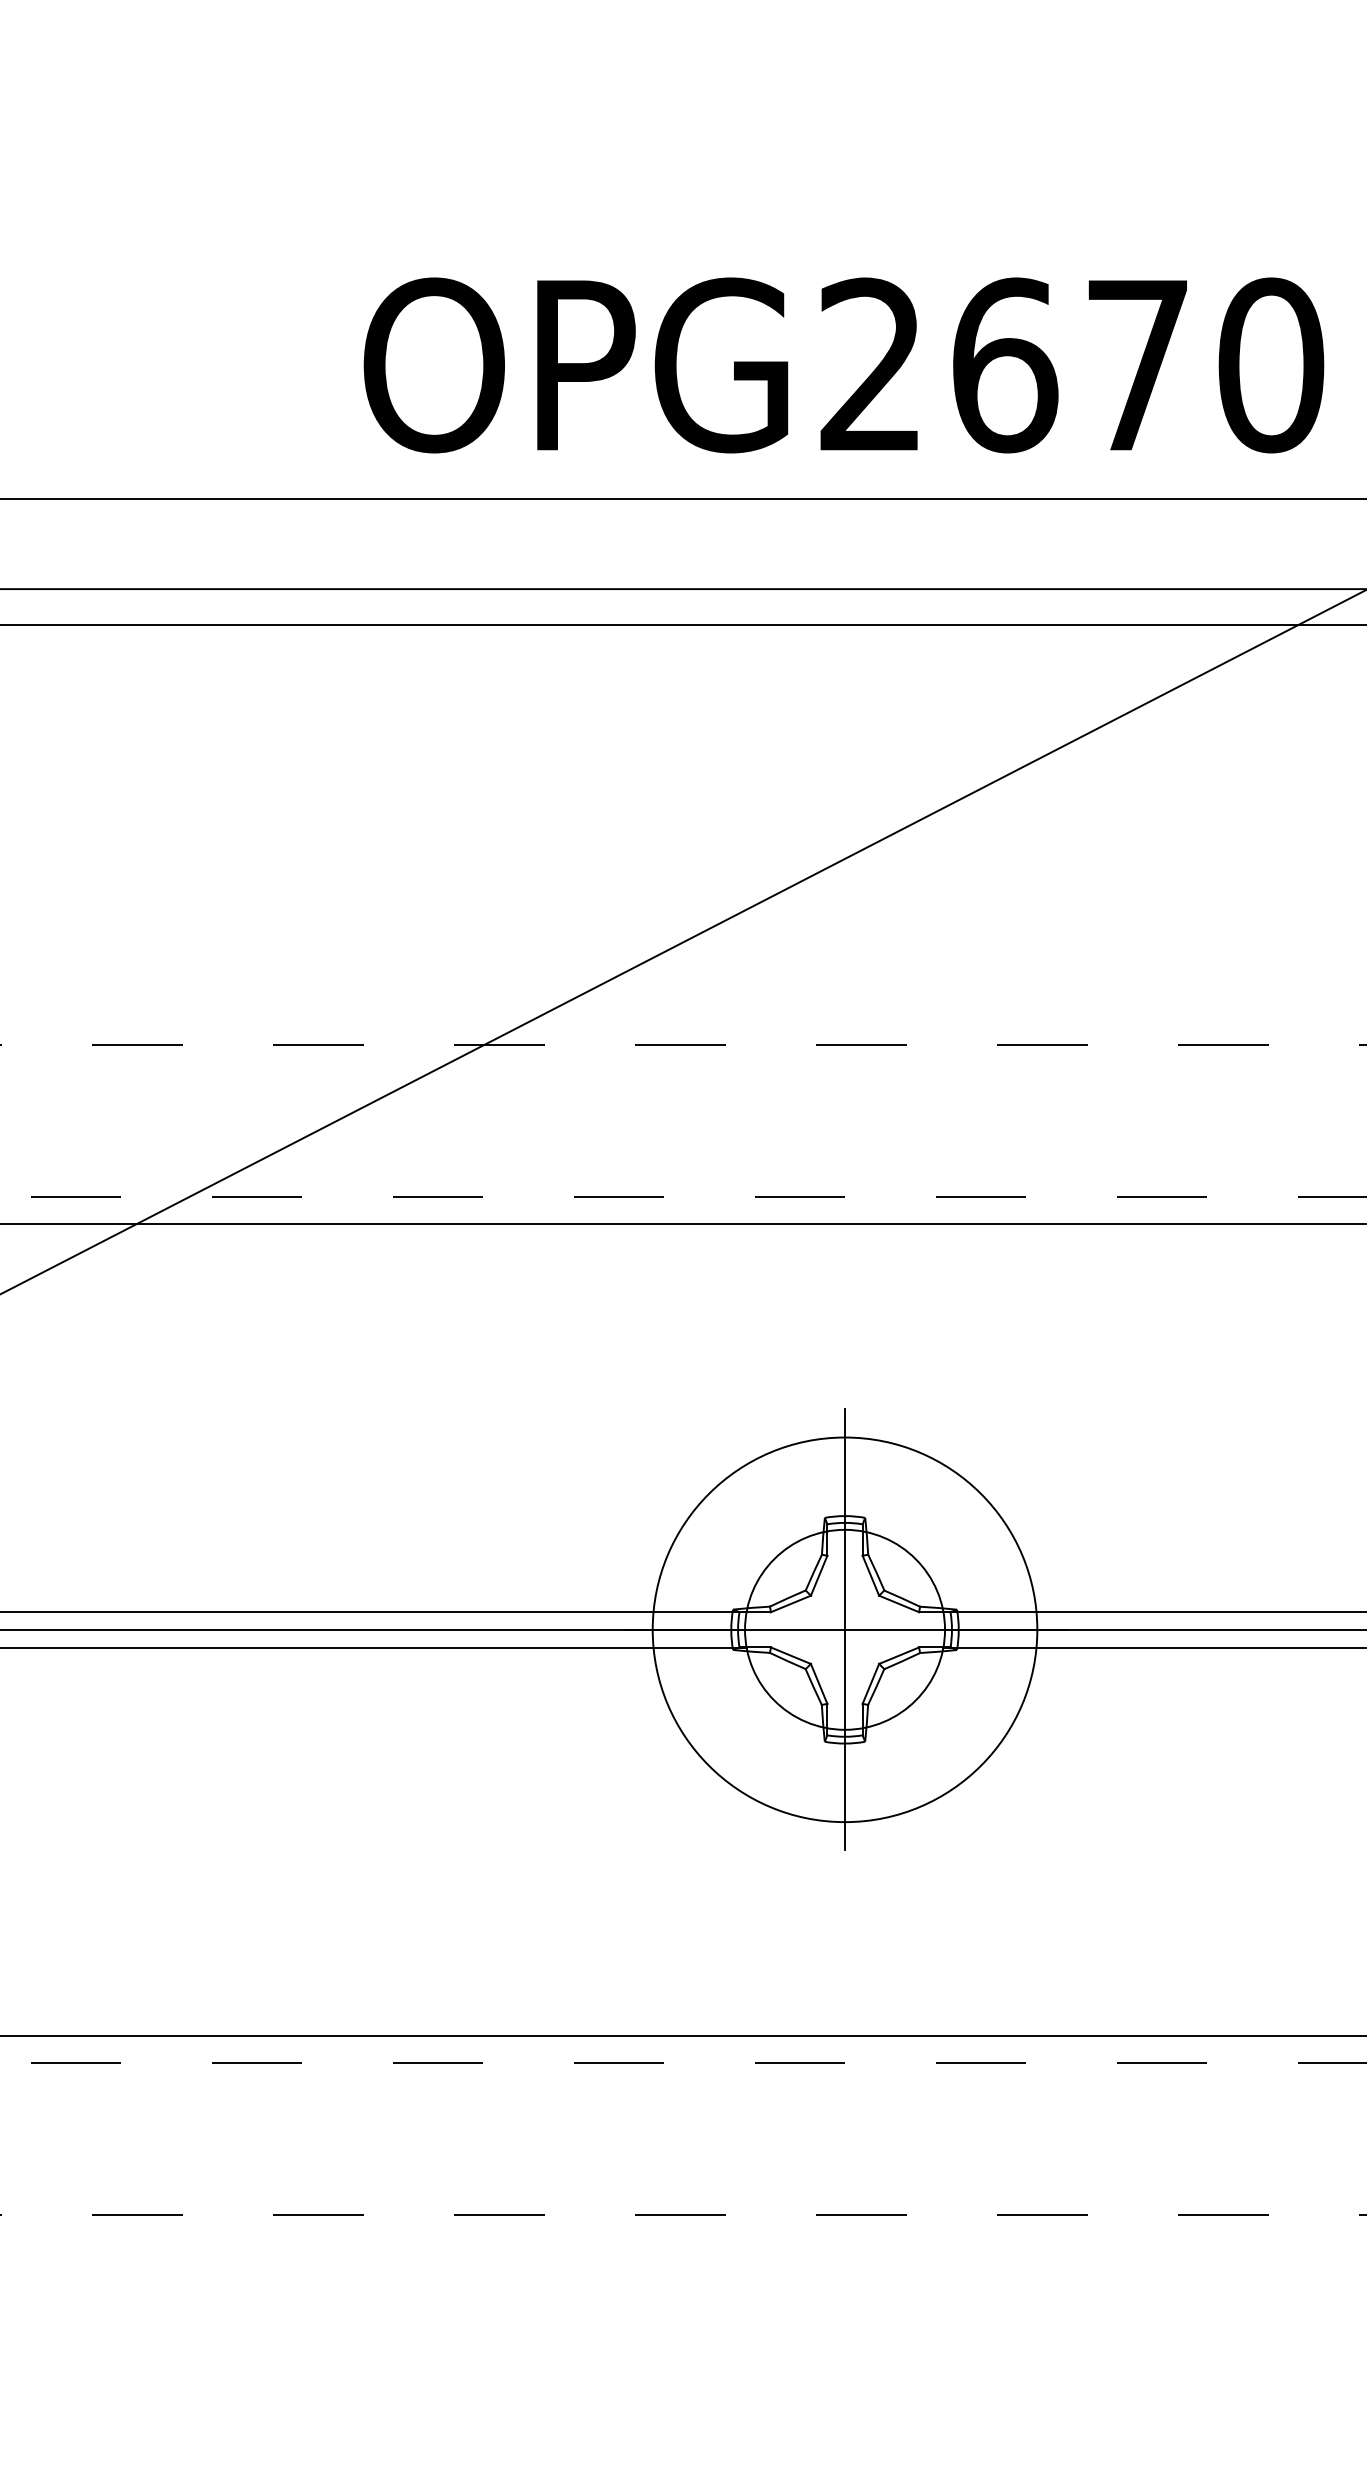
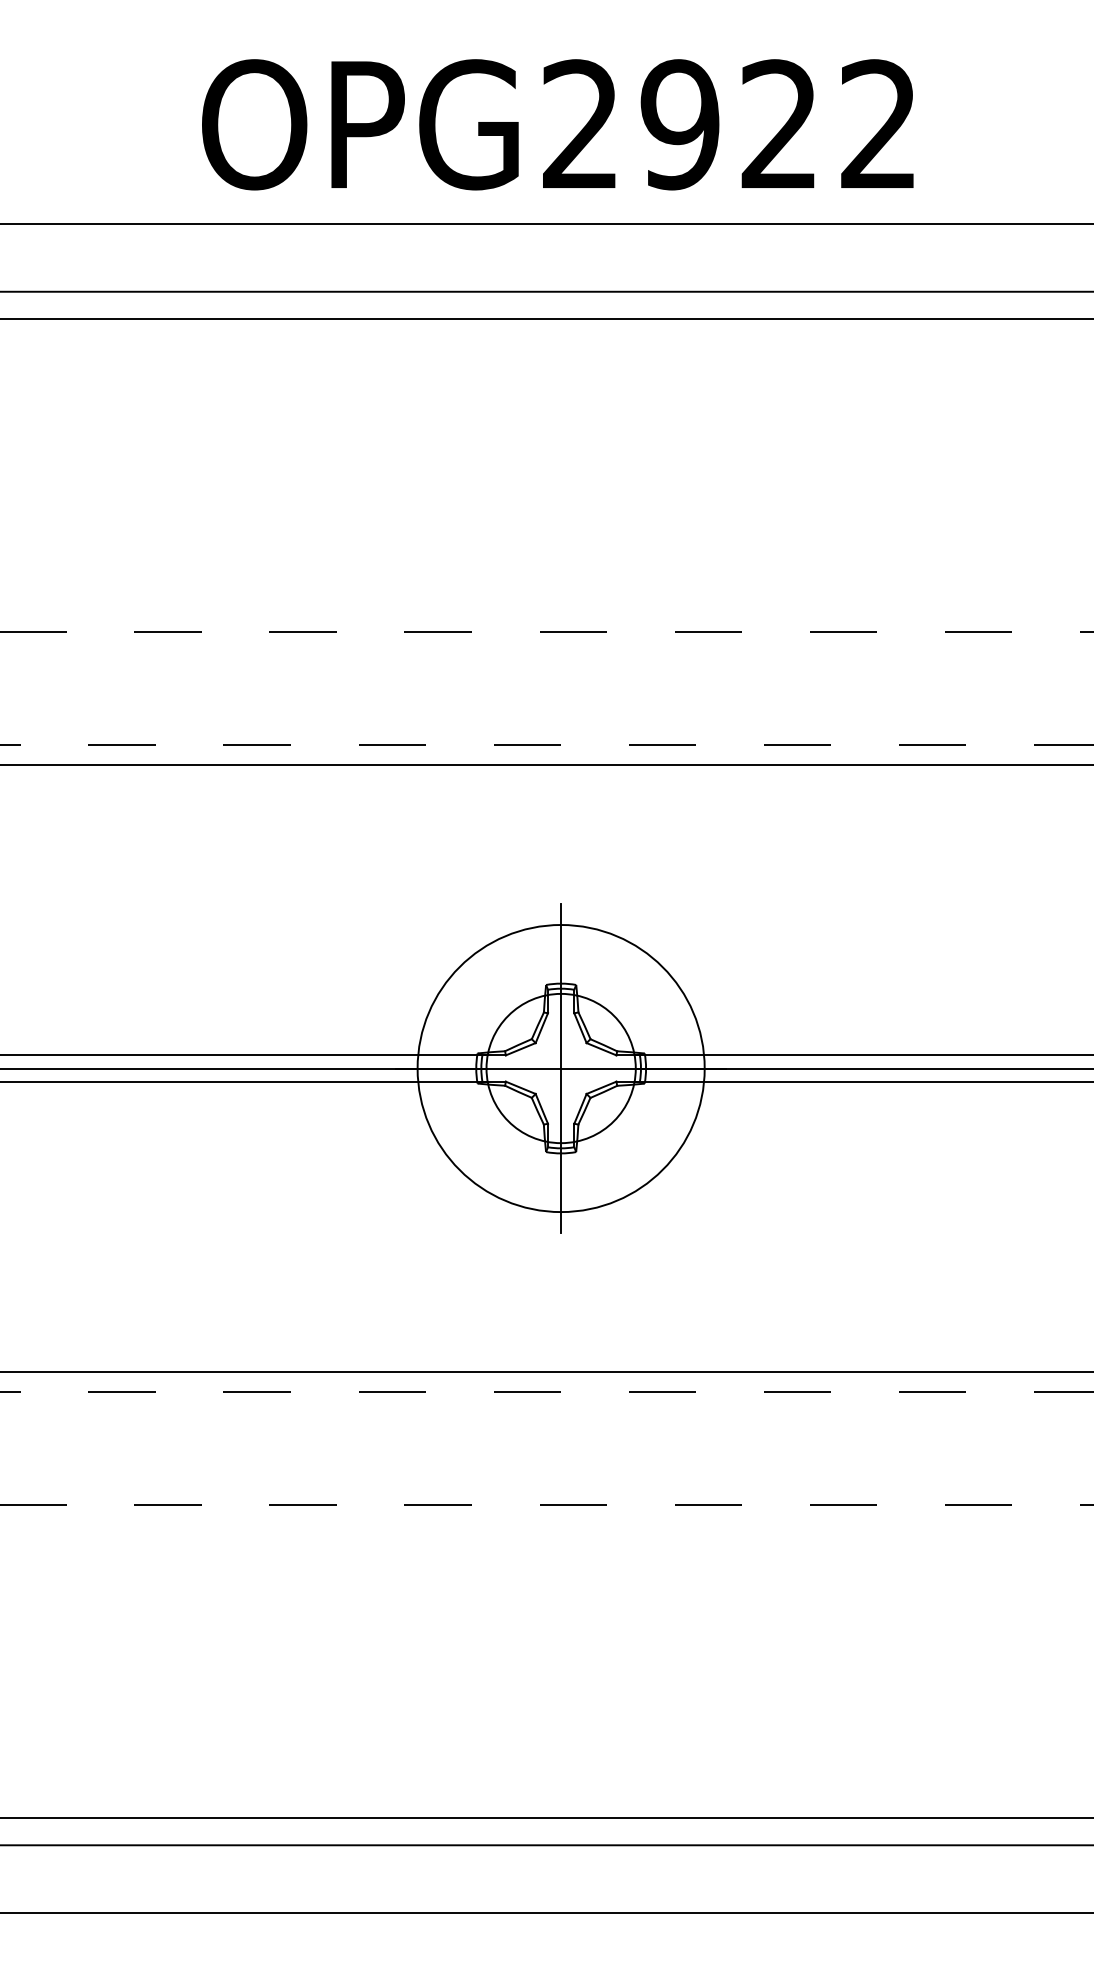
text: (1137, 365) -> (779, 124), OPG2670 -> OPG2922

